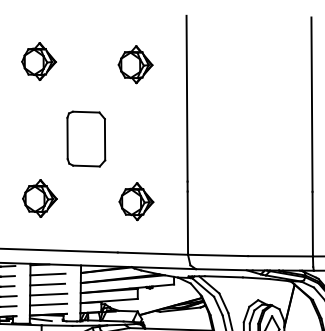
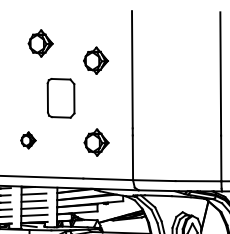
part: (38, 61) -> (40, 43), moved
part: (134, 64) -> (95, 60), moved
part: (40, 198) -> (28, 140), size x0.6

